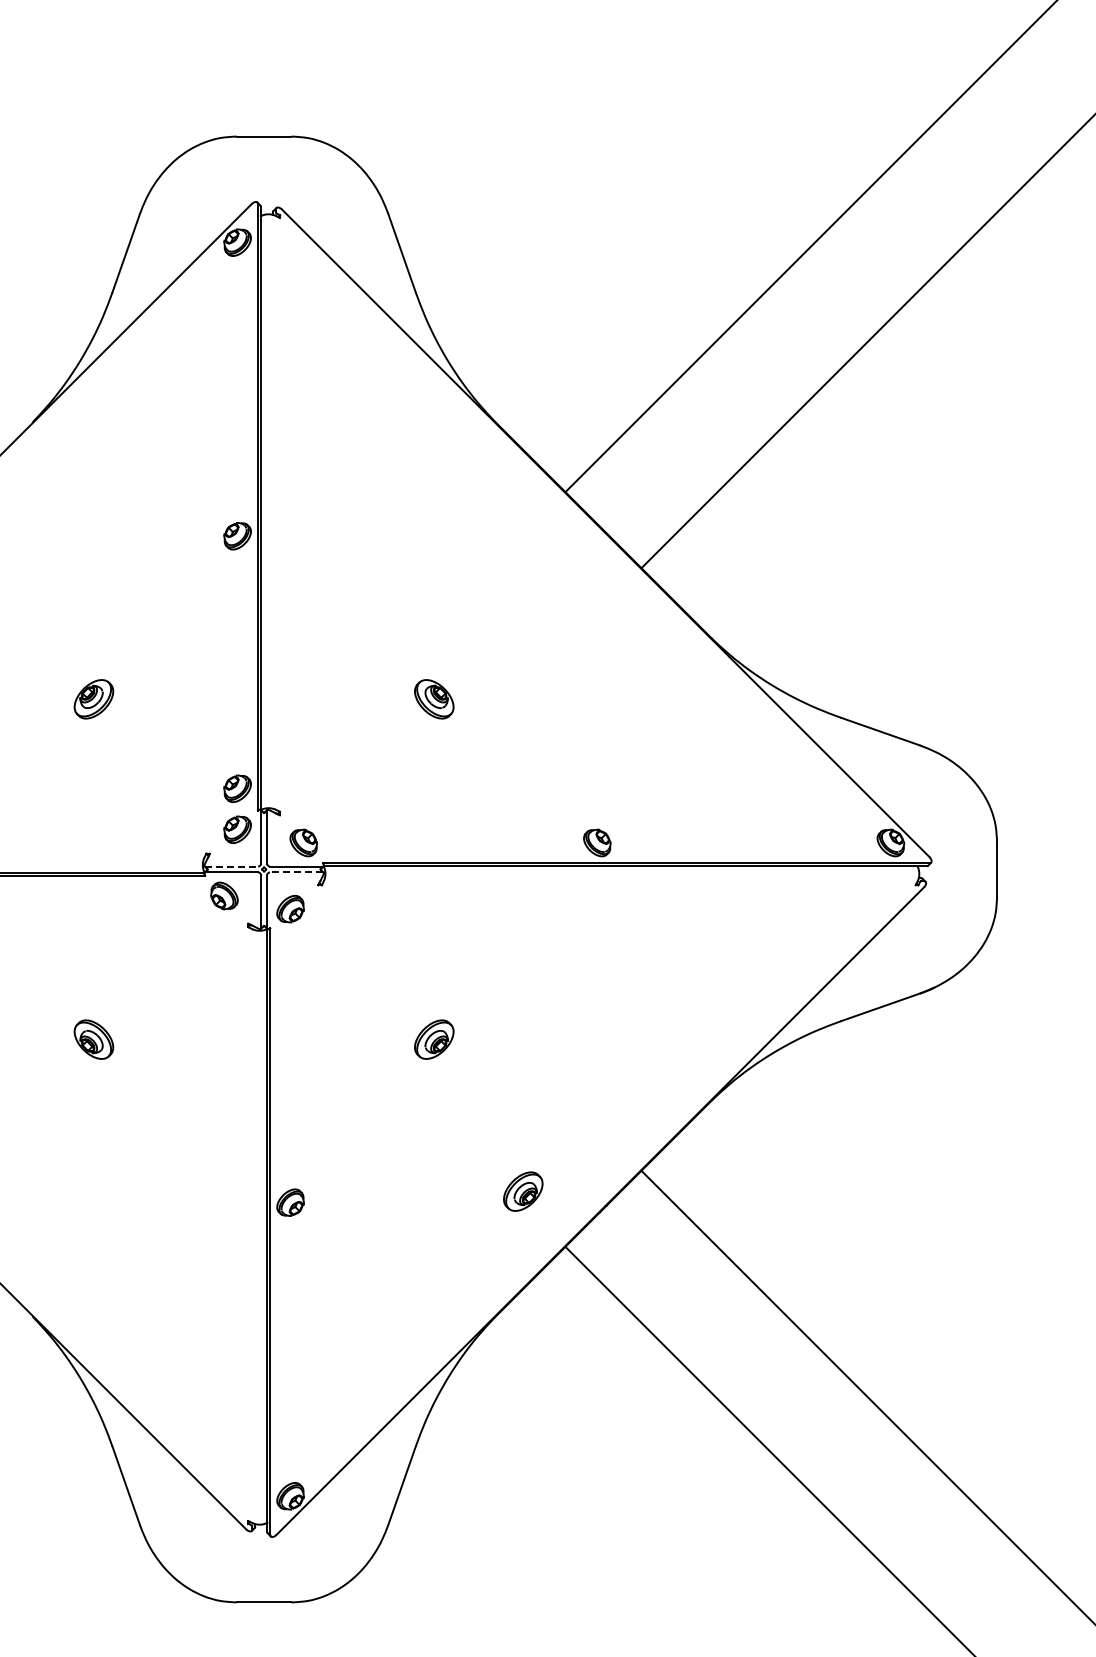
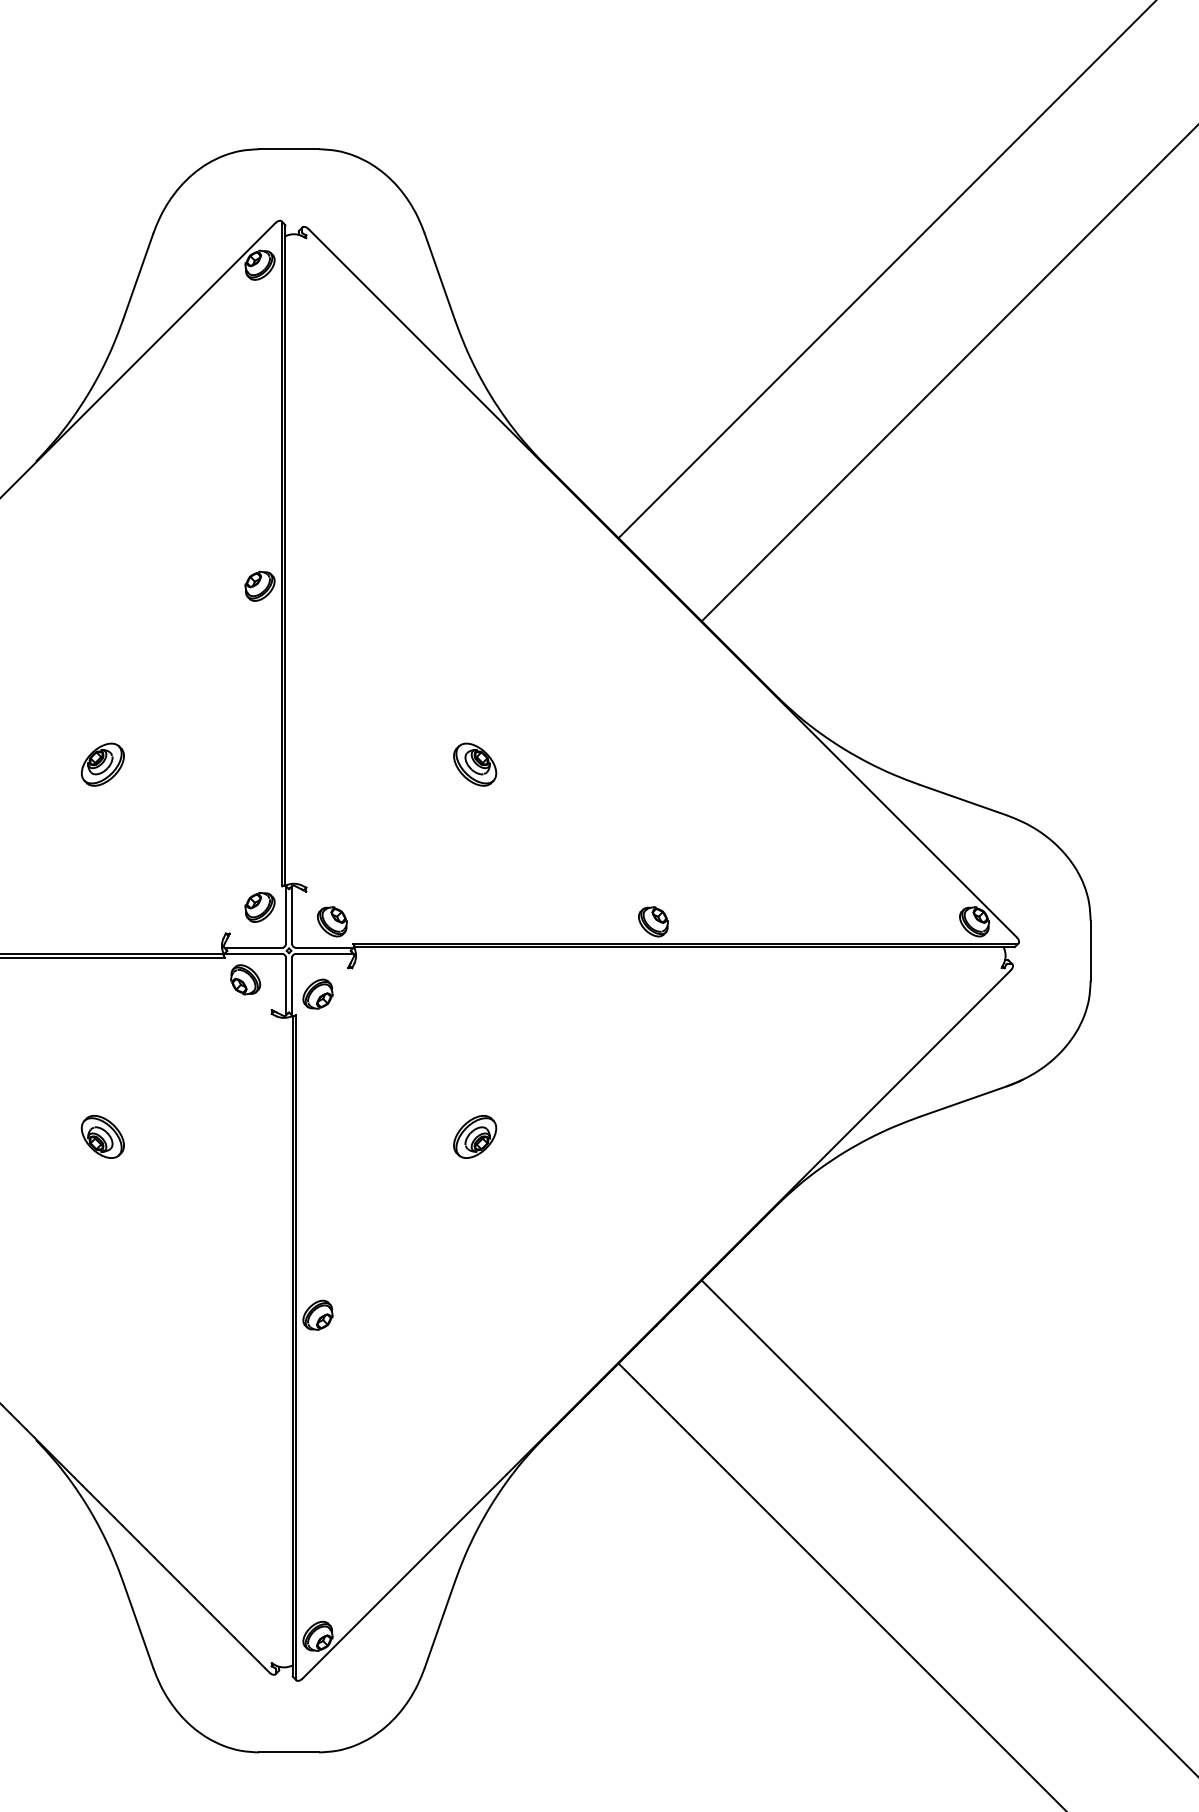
part: (237, 788) -> (259, 862), removed
line: (232, 866) -> (254, 947), dashed -> solid
line: (295, 872) -> (323, 954), dashed -> solid
part: (523, 1191) -> (572, 1303), removed

